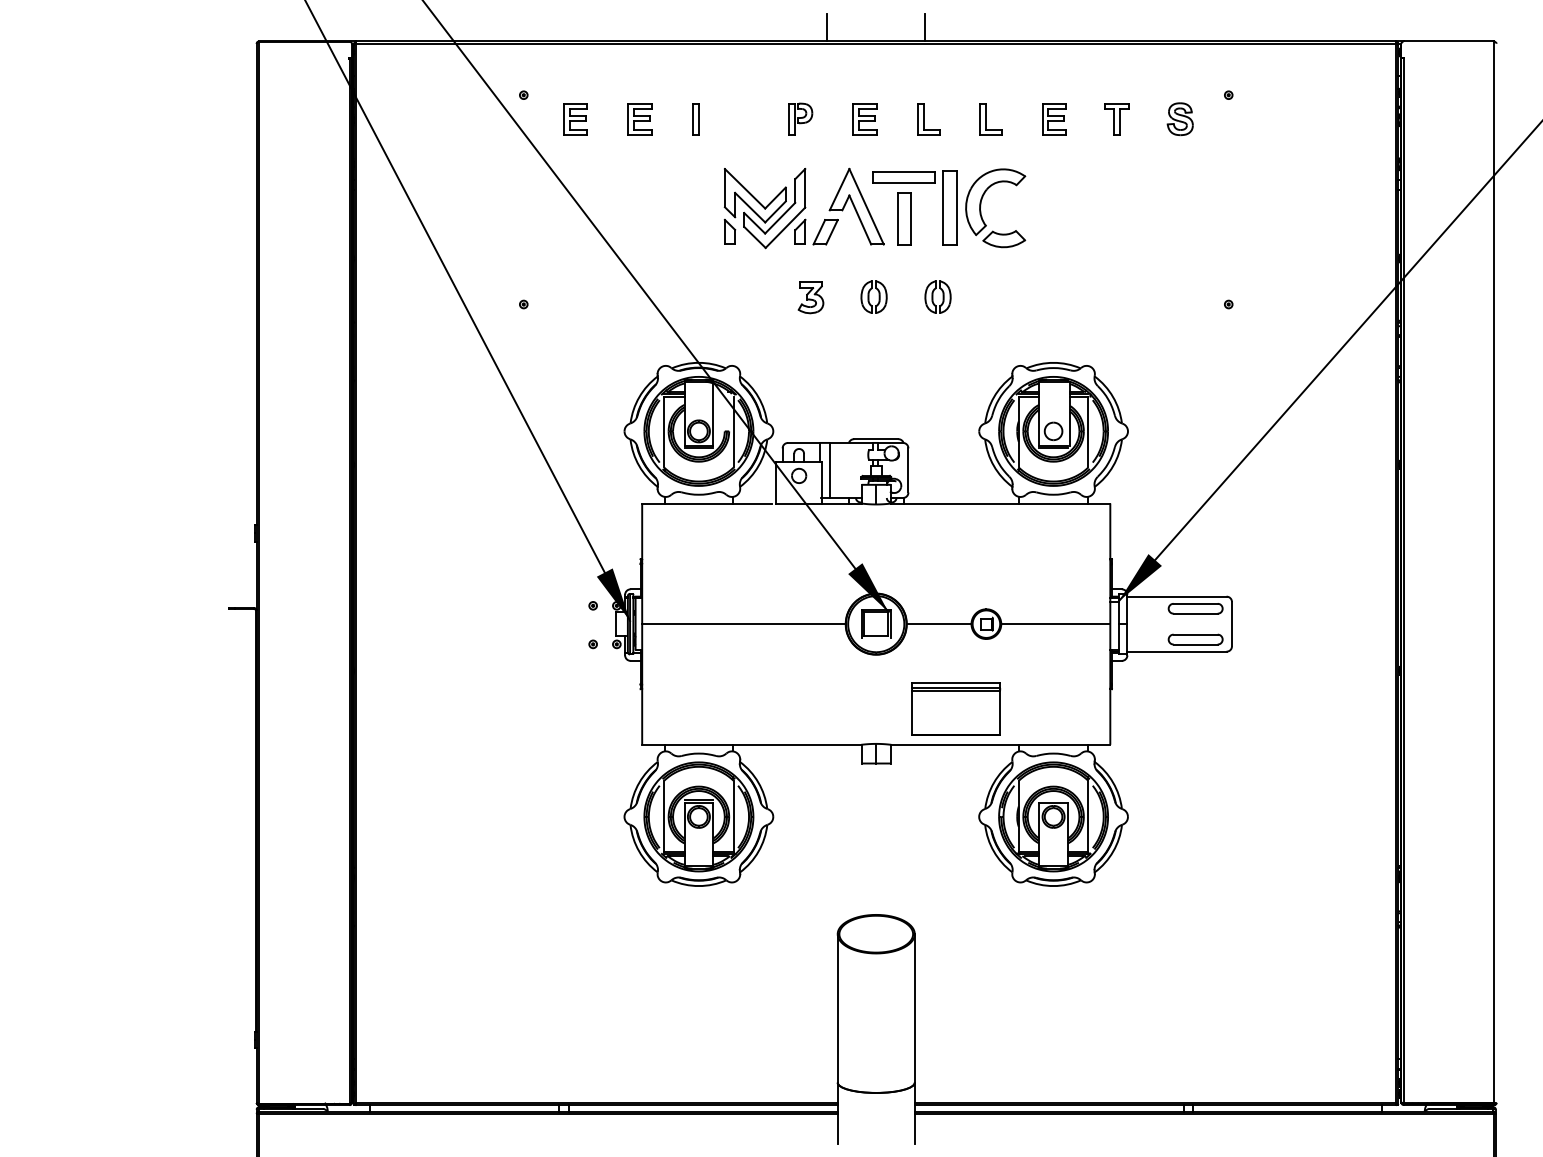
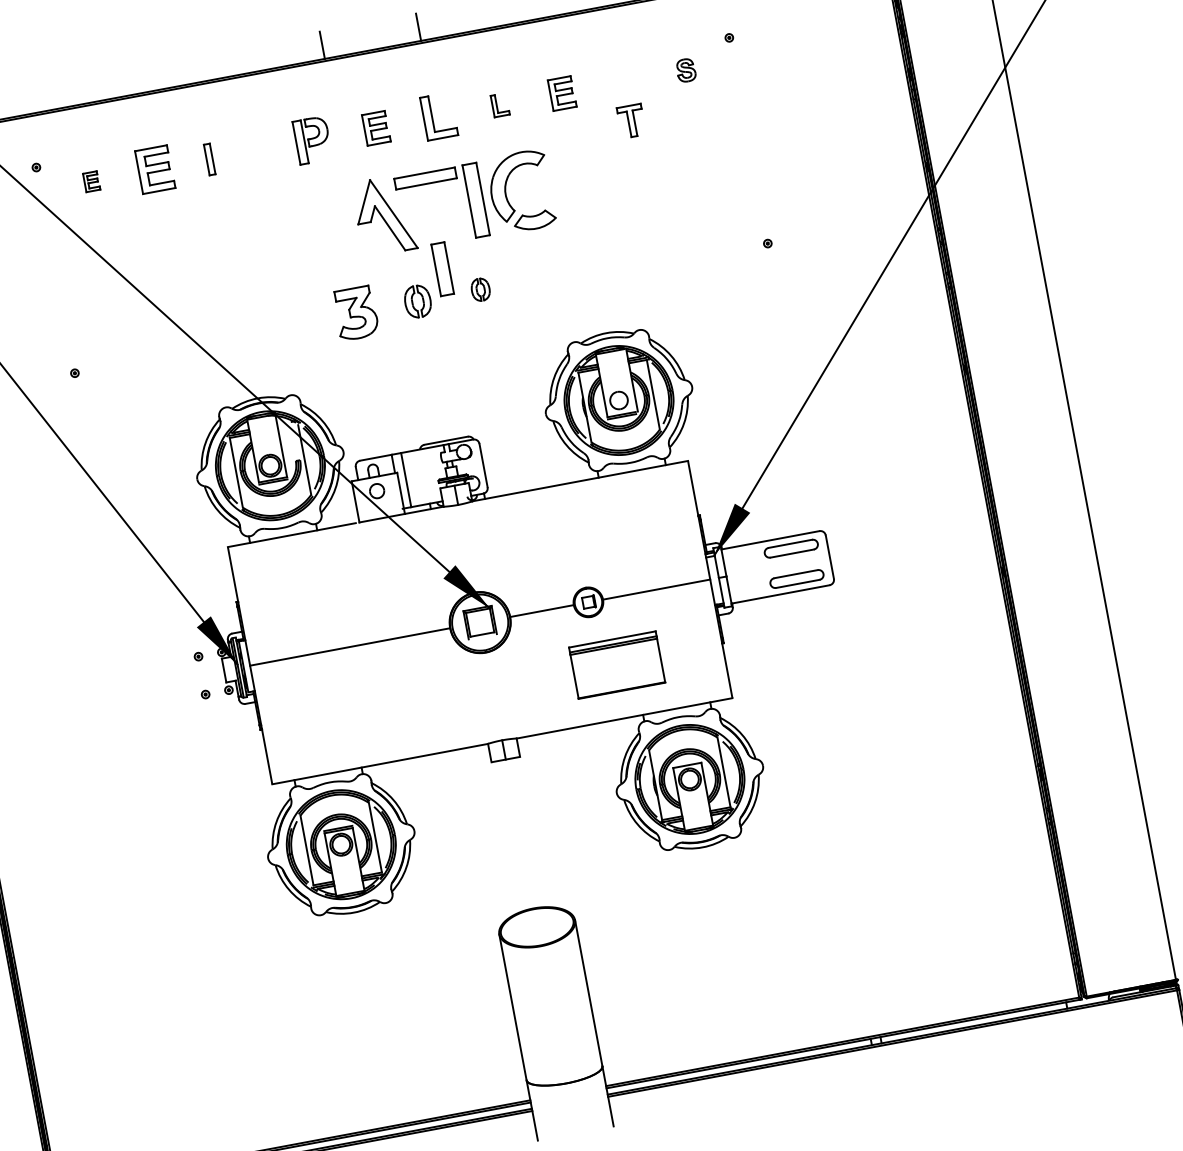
part: (800, 118) -> (312, 139), size x1.4
part: (575, 119) -> (91, 181), size x0.6
part: (639, 119) -> (154, 170), size x1.4
part: (928, 119) -> (438, 116), size x1.4
part: (990, 119) -> (499, 105), size x0.7
part: (1116, 119) -> (630, 121), moved
part: (1179, 119) -> (685, 70), size x0.7
part: (780, 208) -> (309, 231), removed
part: (904, 218) -> (442, 268), moved
part: (937, 296) -> (480, 289), size x0.7
part: (810, 297) -> (355, 313), size x1.6
part: (956, 708) -> (617, 664), moved

